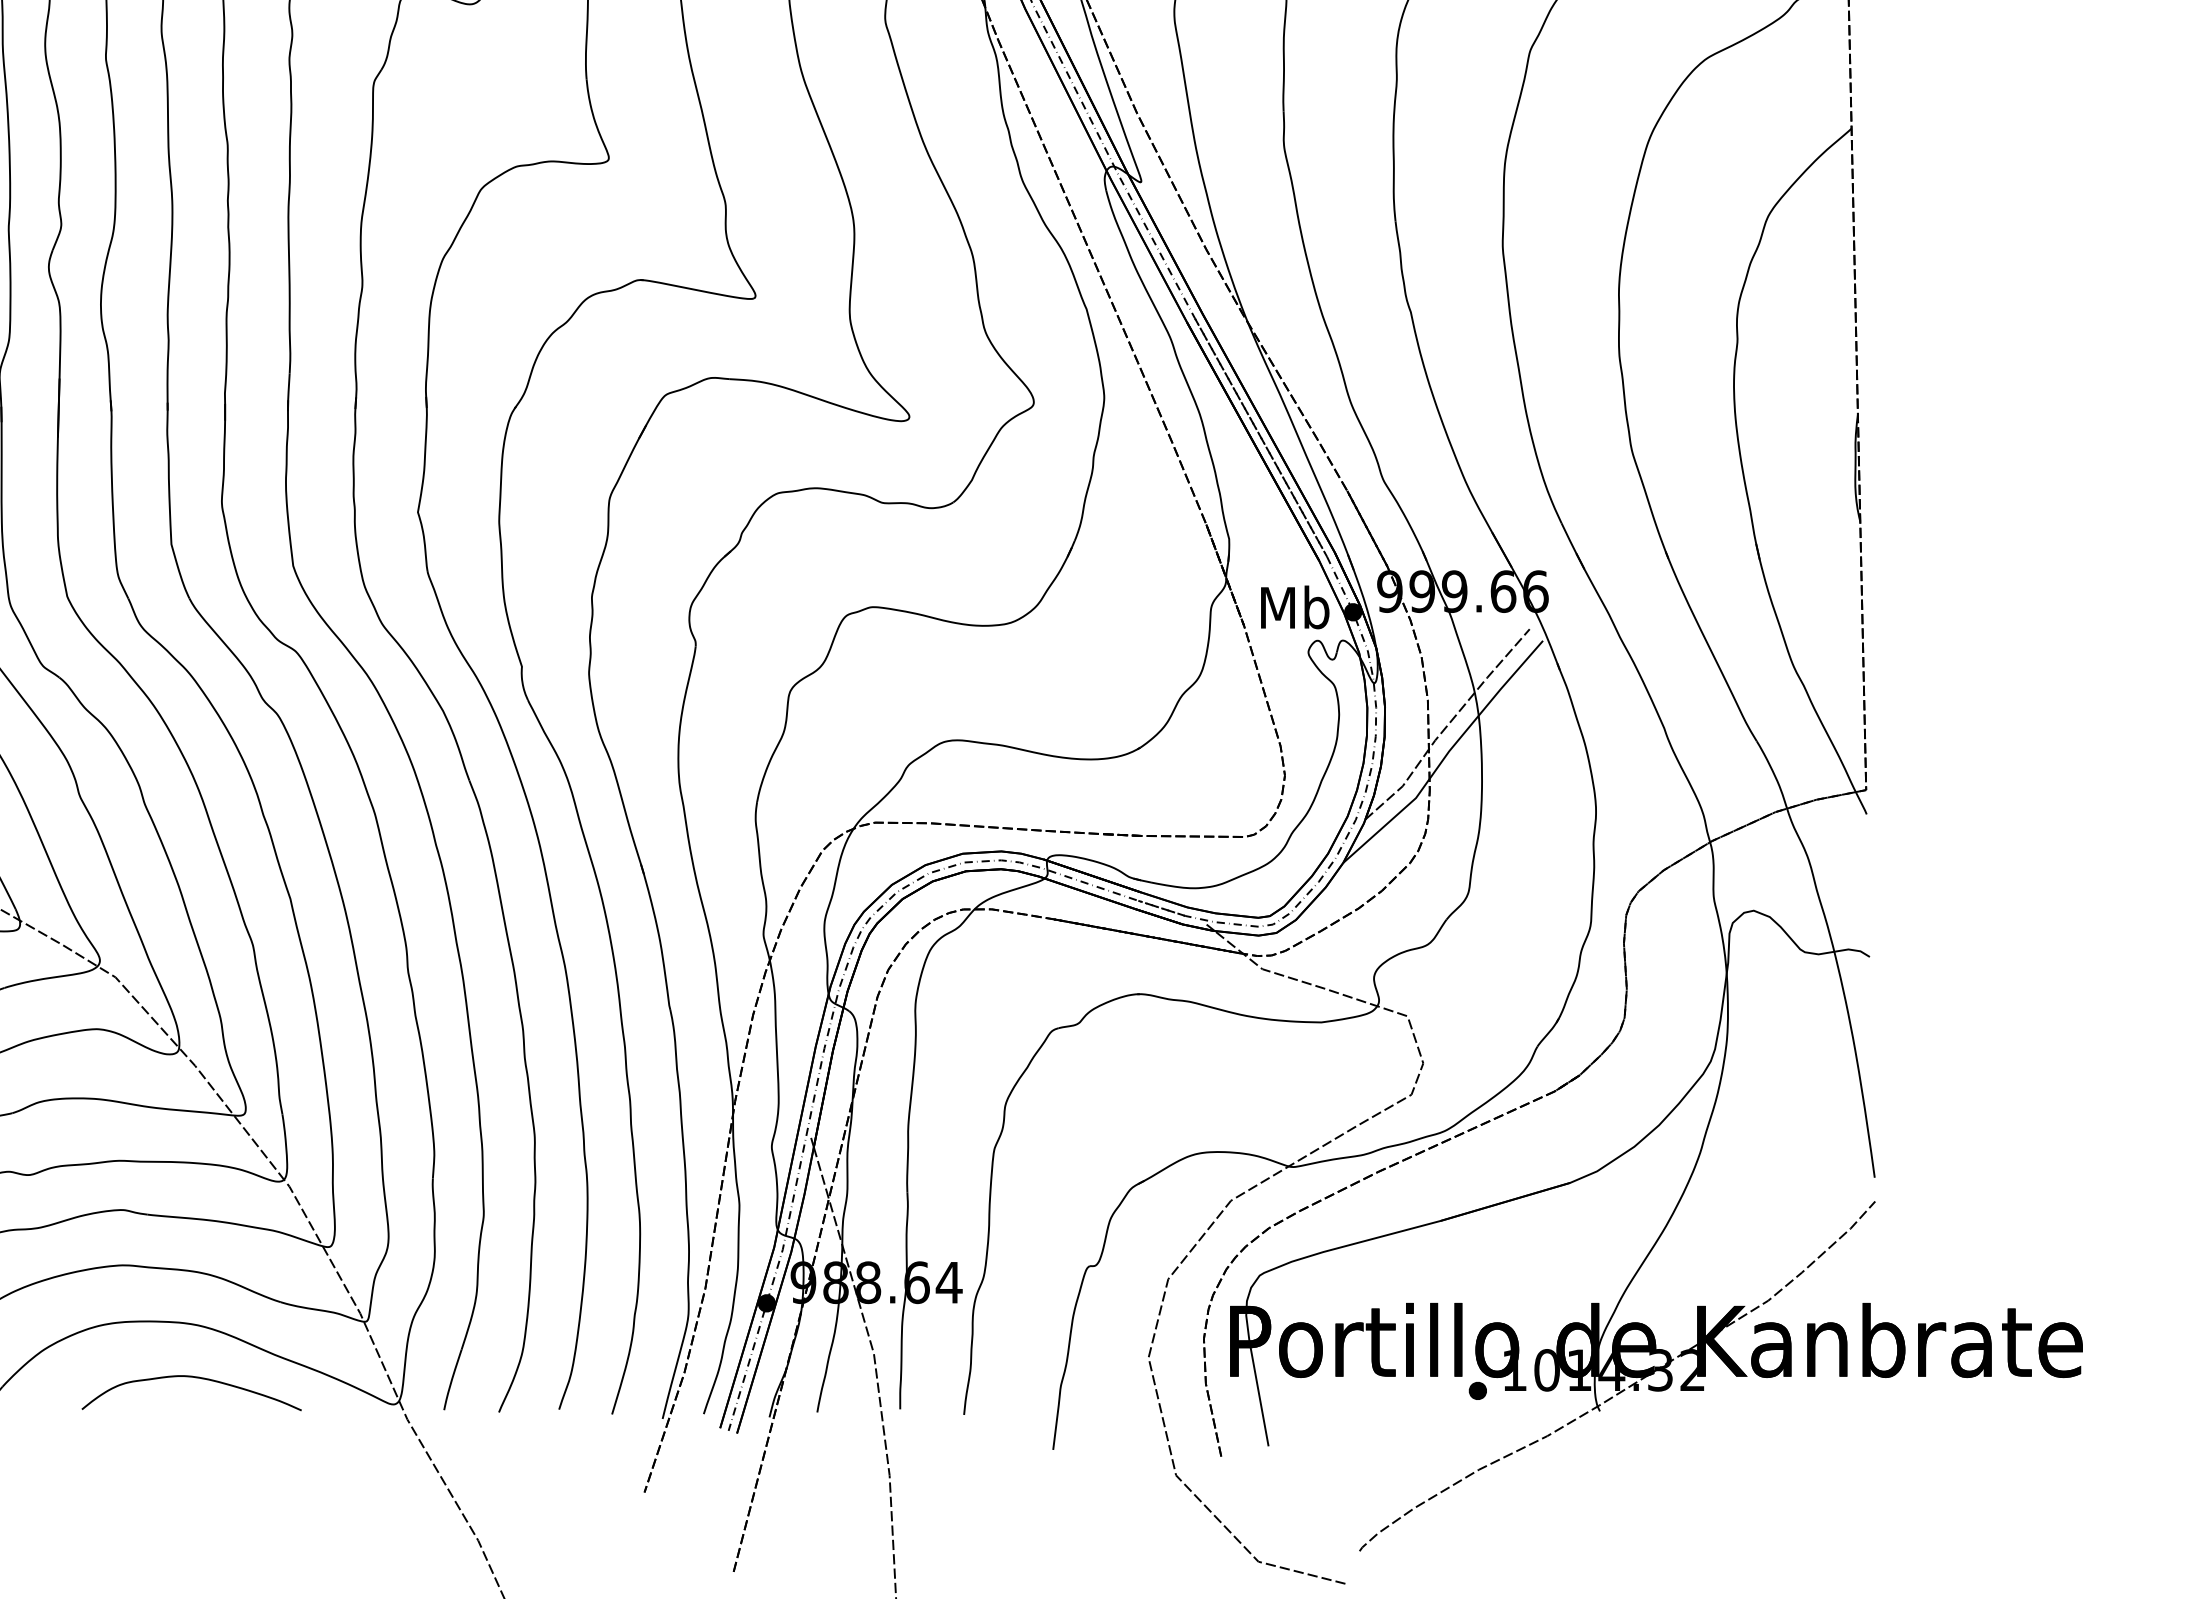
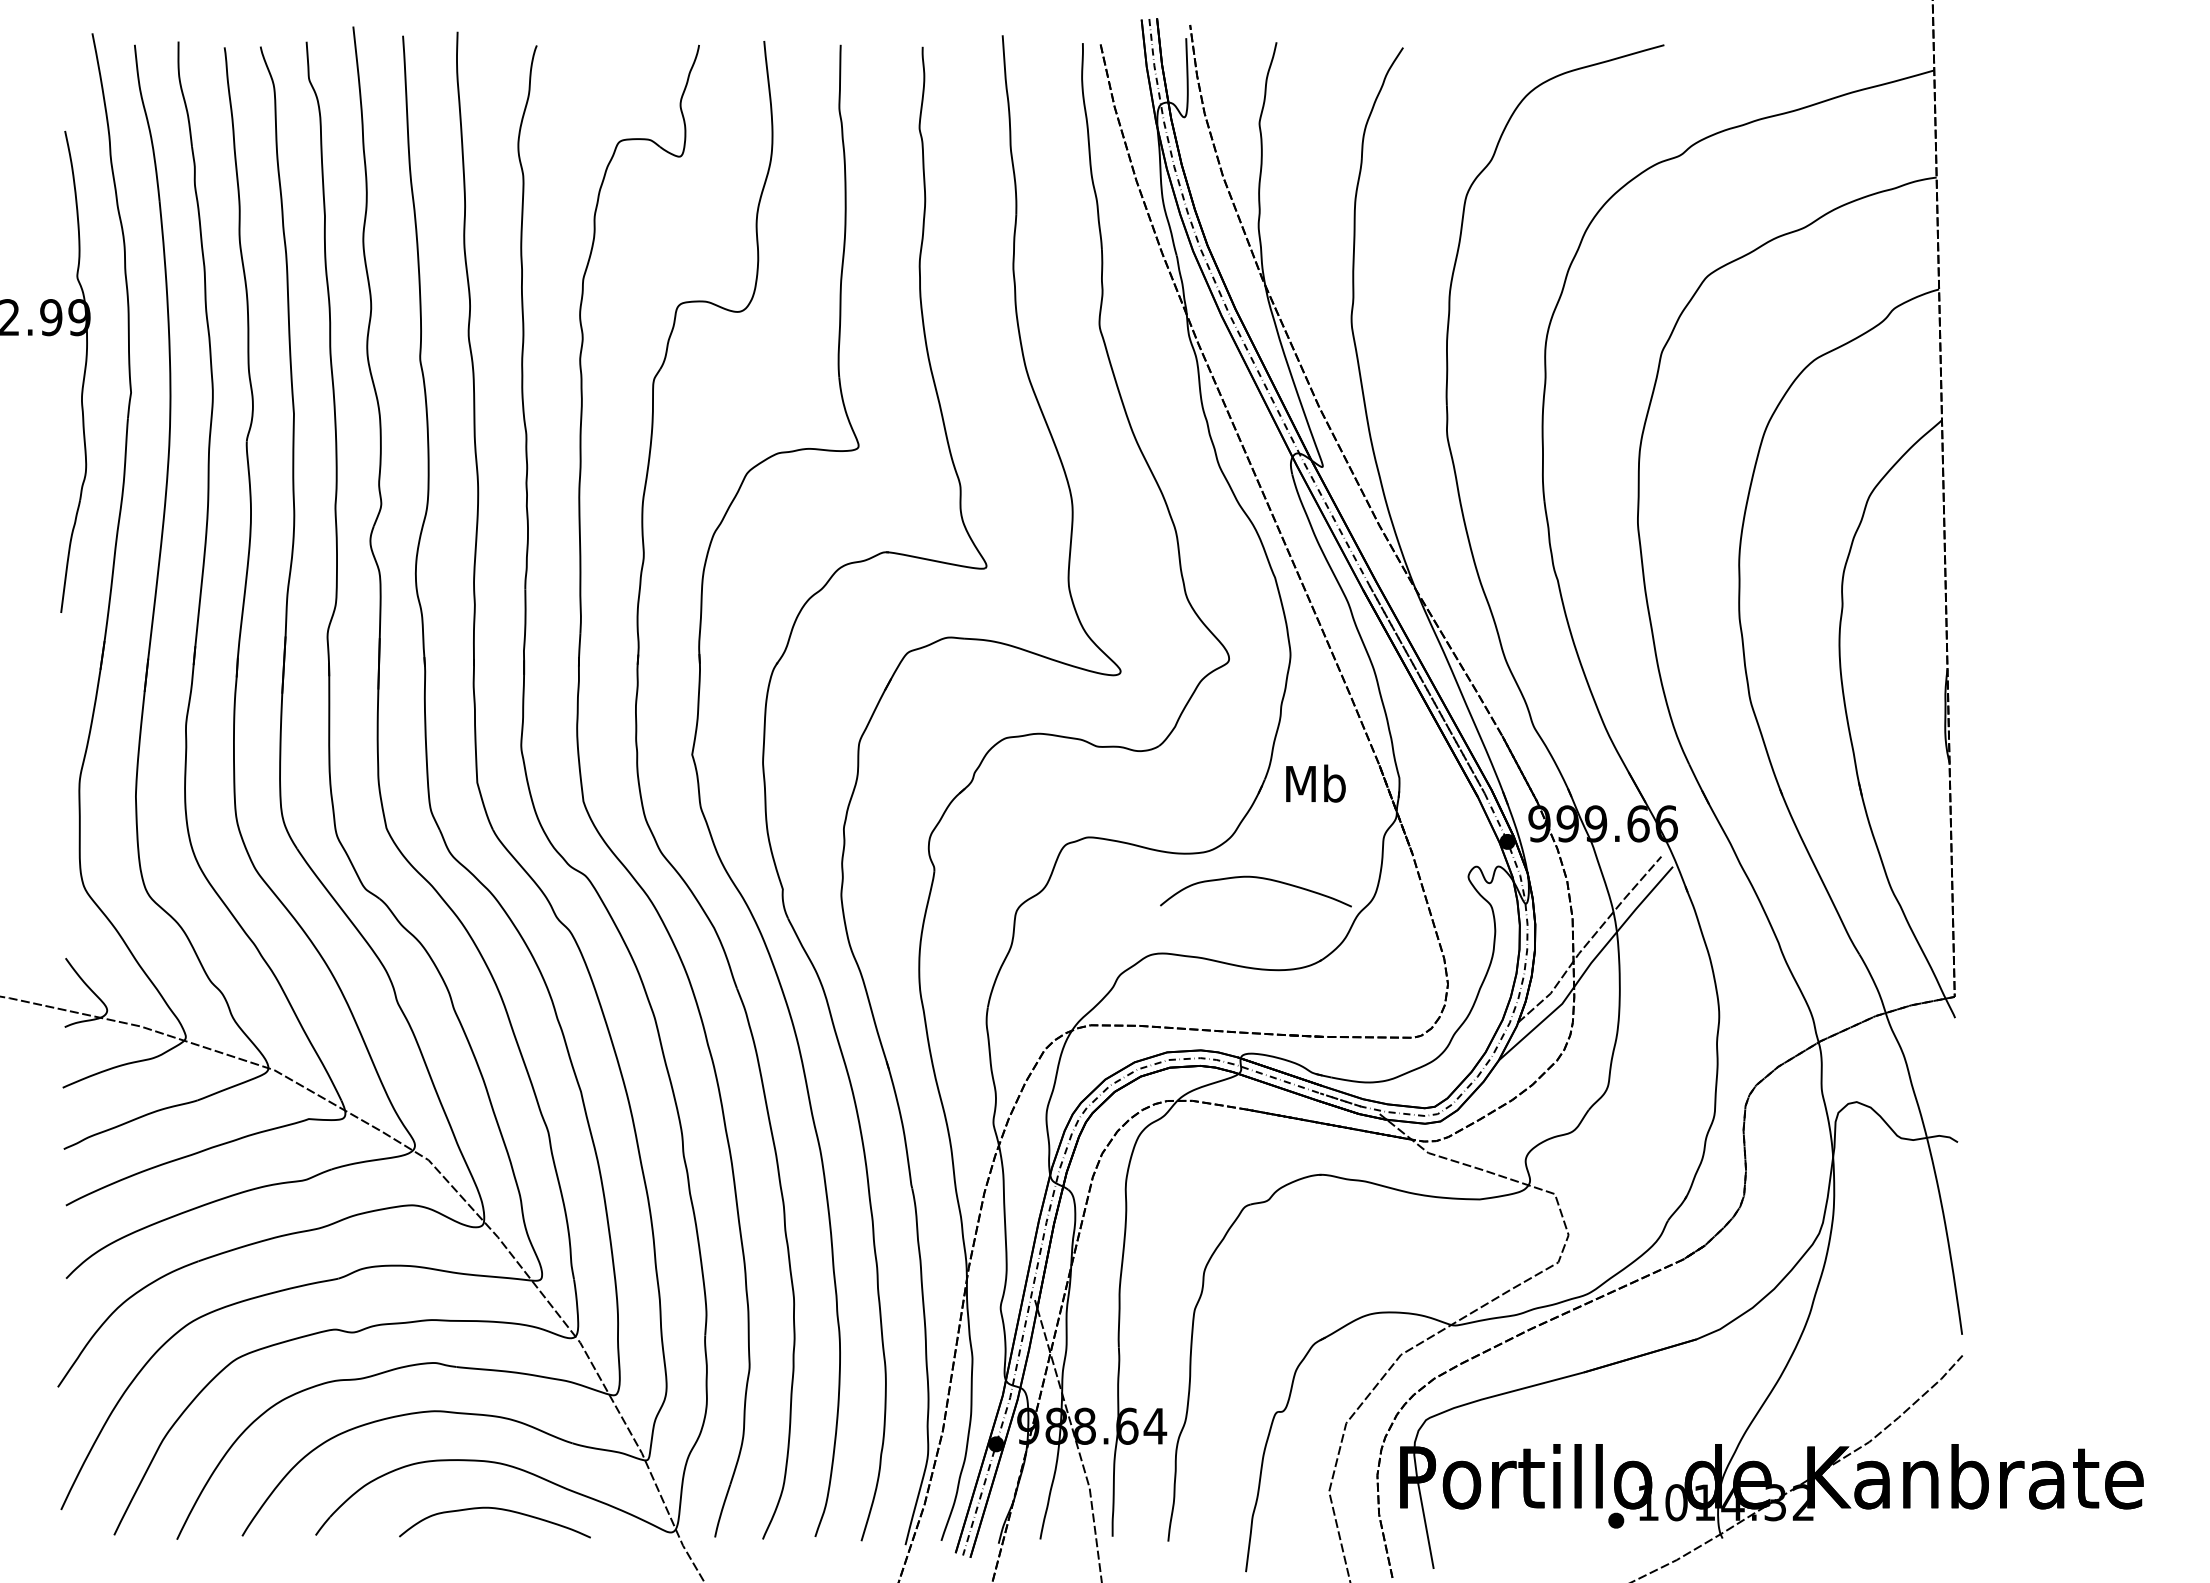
text: (1294, 607) -> (1315, 783), moved
curve: (1064, 654) -> (1255, 878), added

